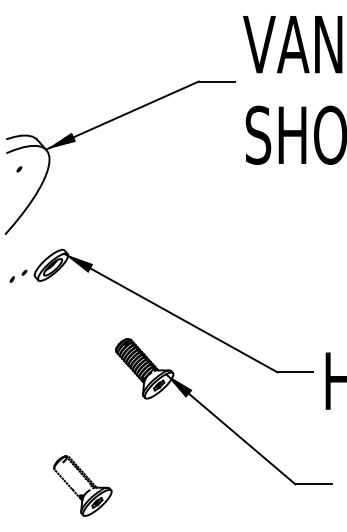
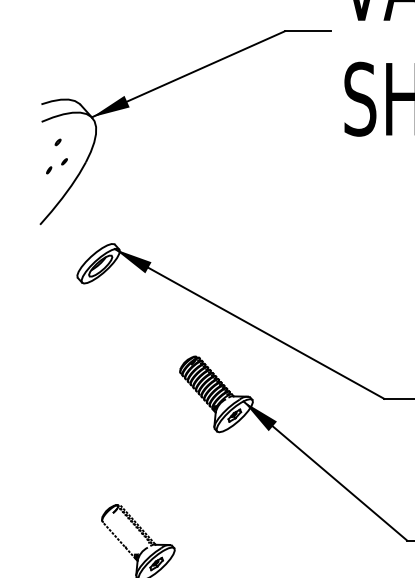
part: (18, 275) -> (56, 165), moved

